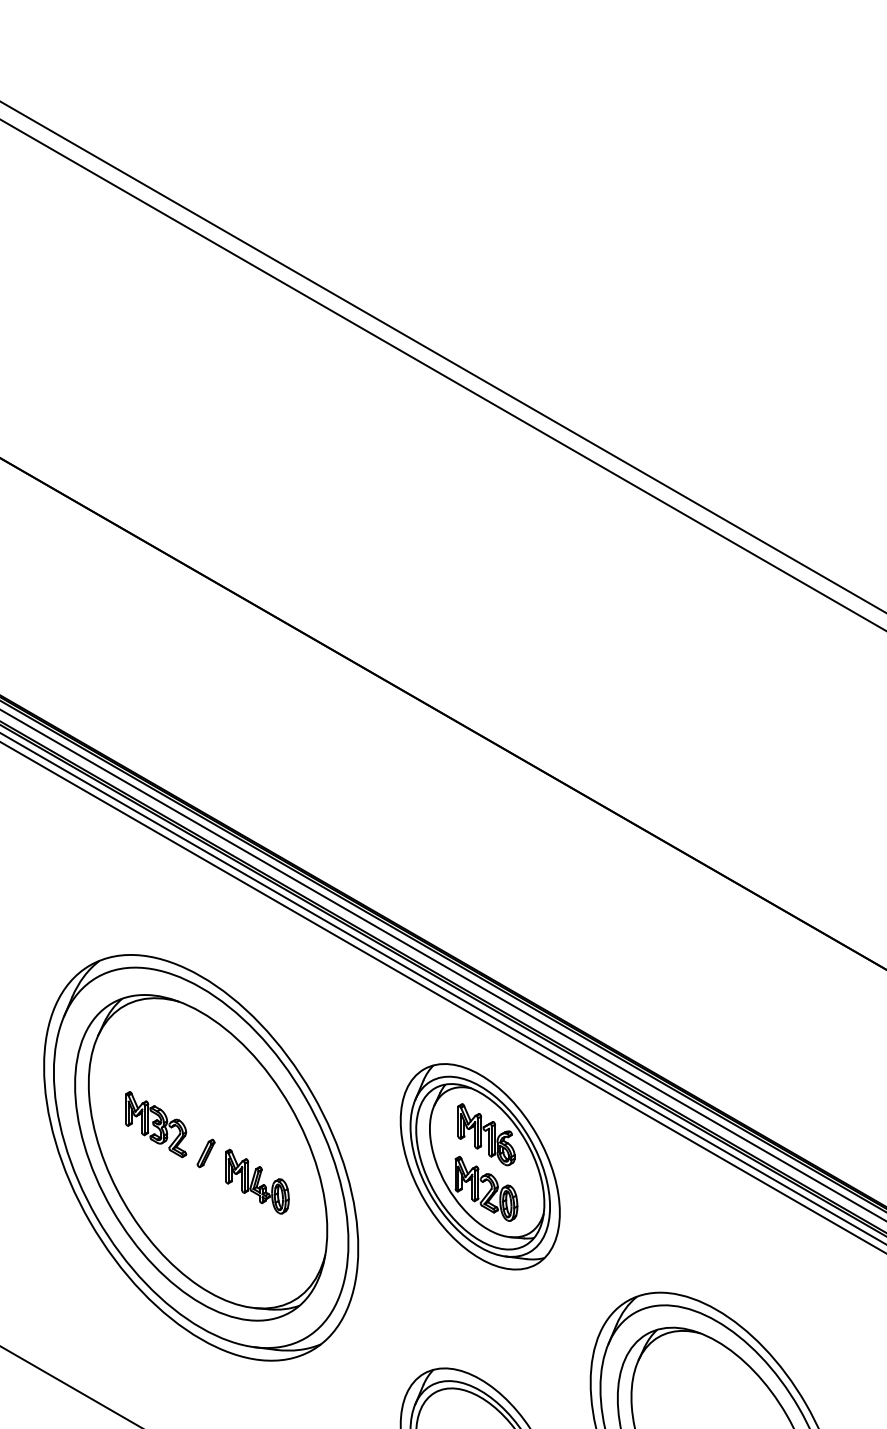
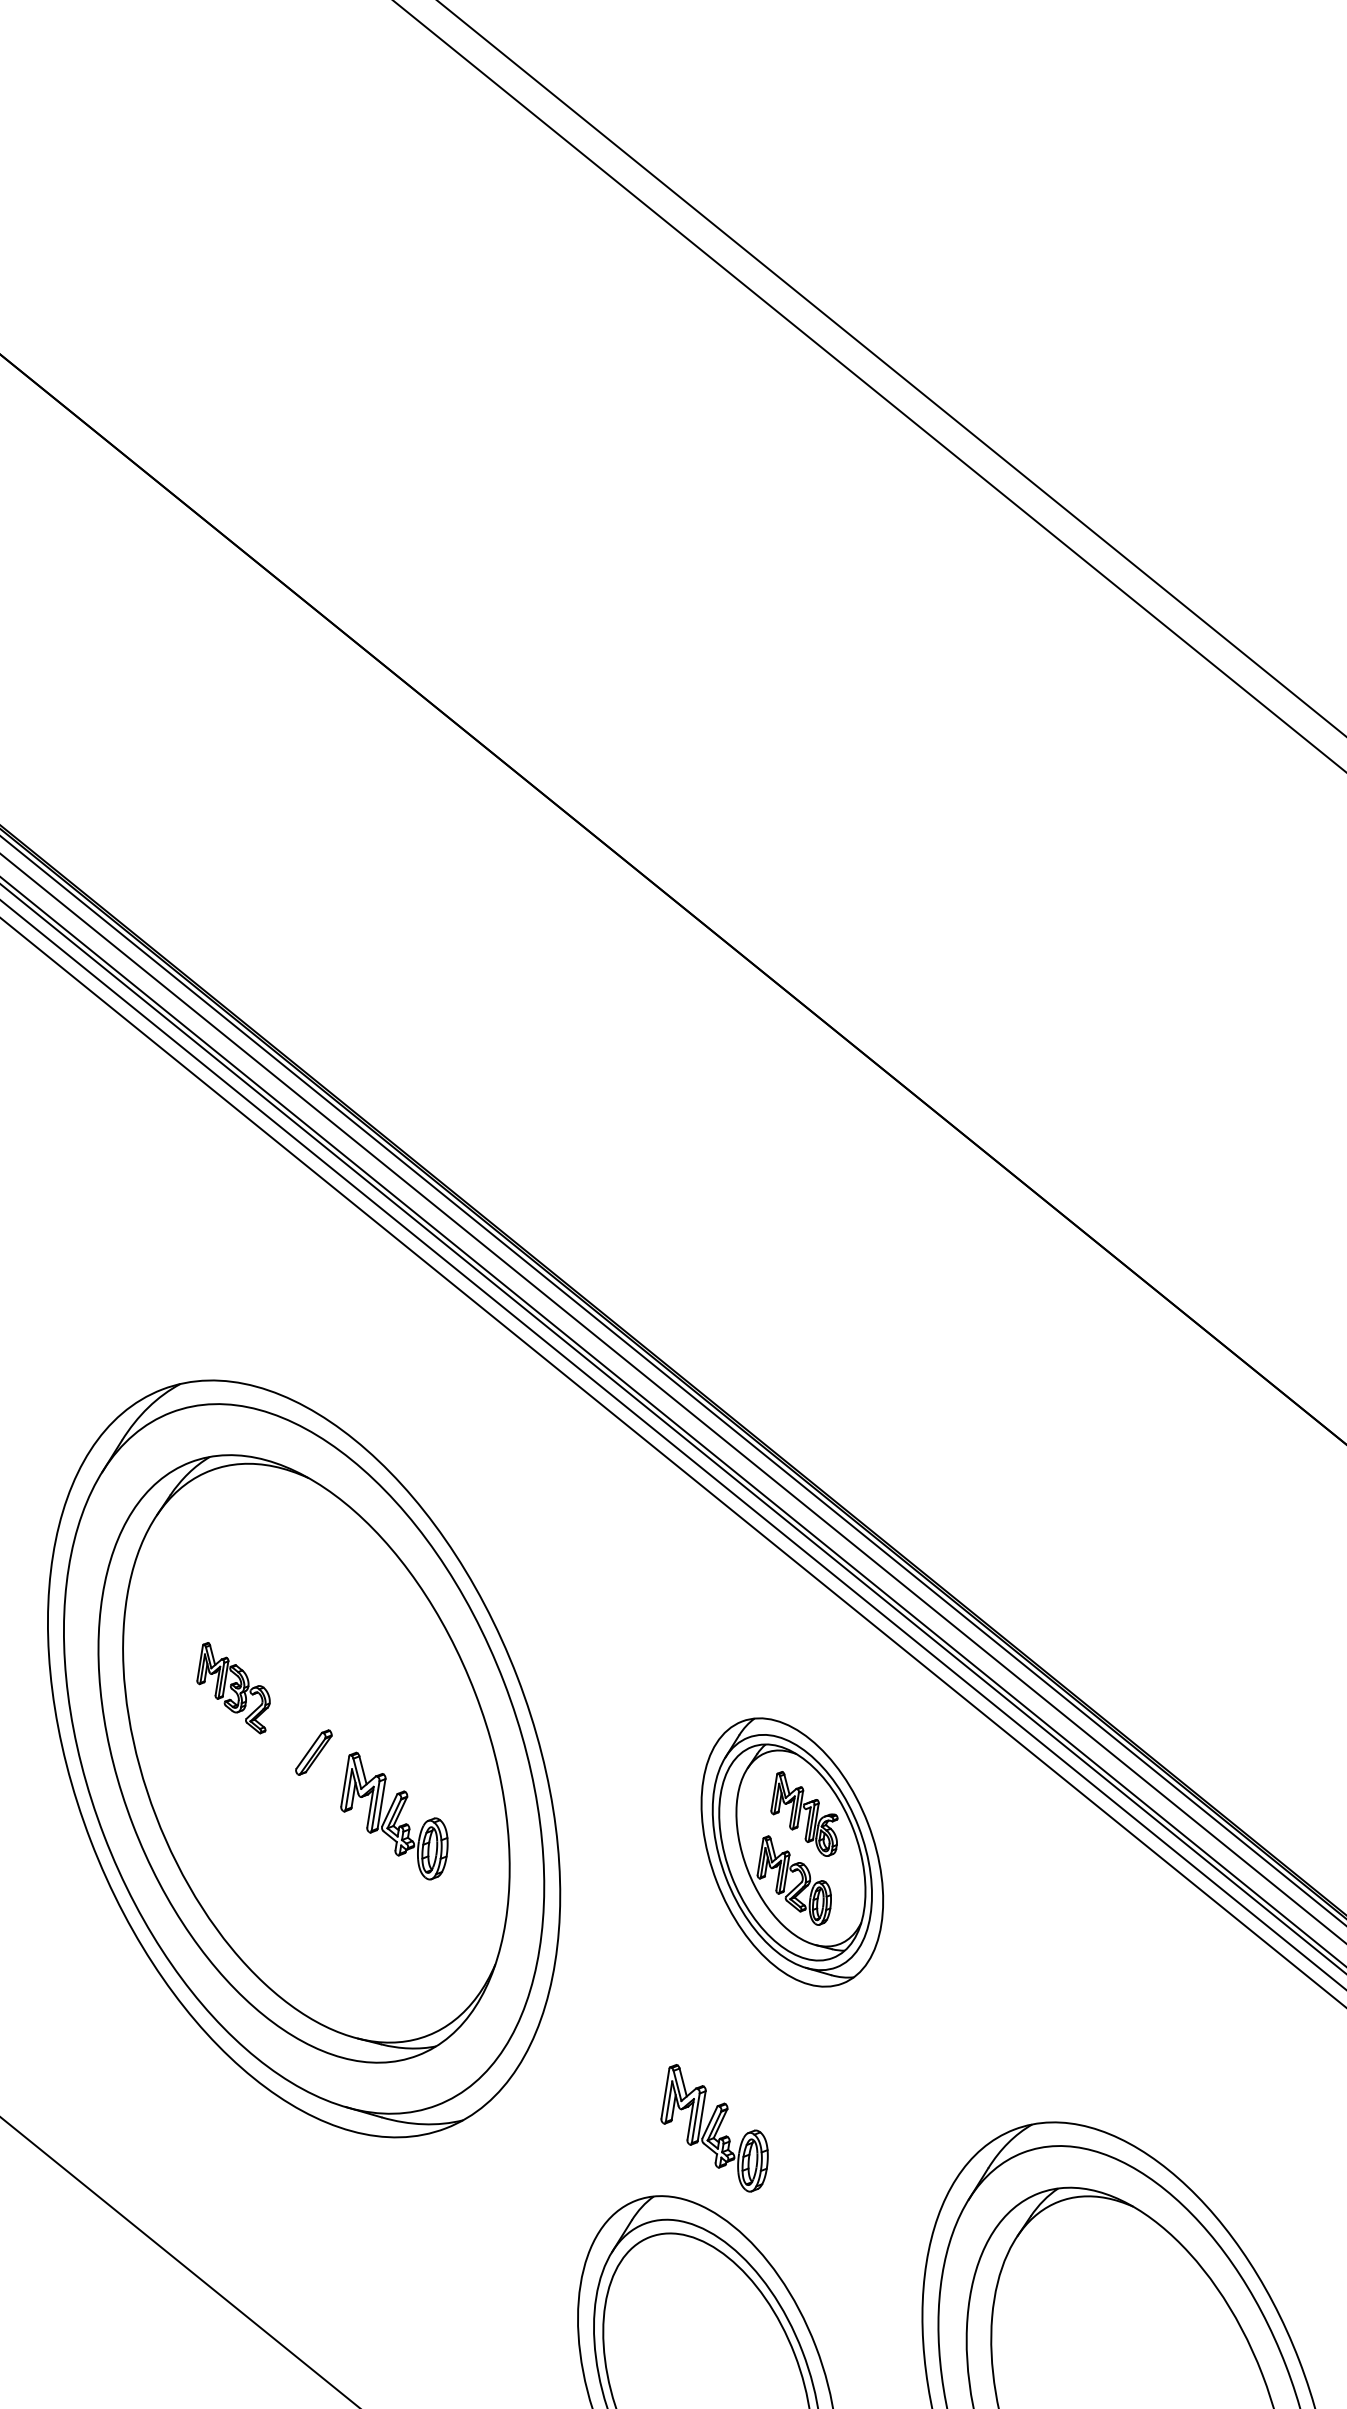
part: (156, 1124) -> (234, 1687), size x0.7
part: (479, 1166) -> (791, 1851), size x0.7
part: (462, 1326) -> (716, 2128), added

